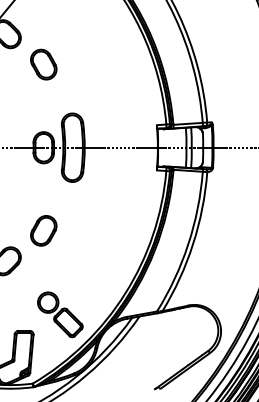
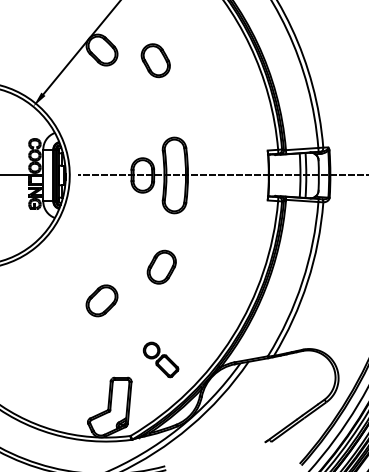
part: (43, 64) -> (155, 60), moved
part: (43, 230) -> (161, 266), moved
part: (59, 314) -> (160, 359), size x0.7

